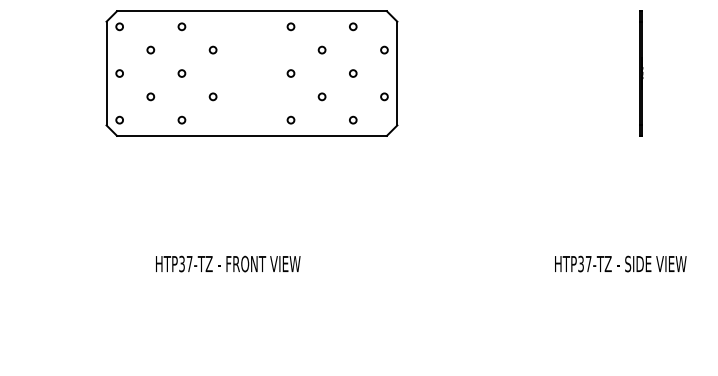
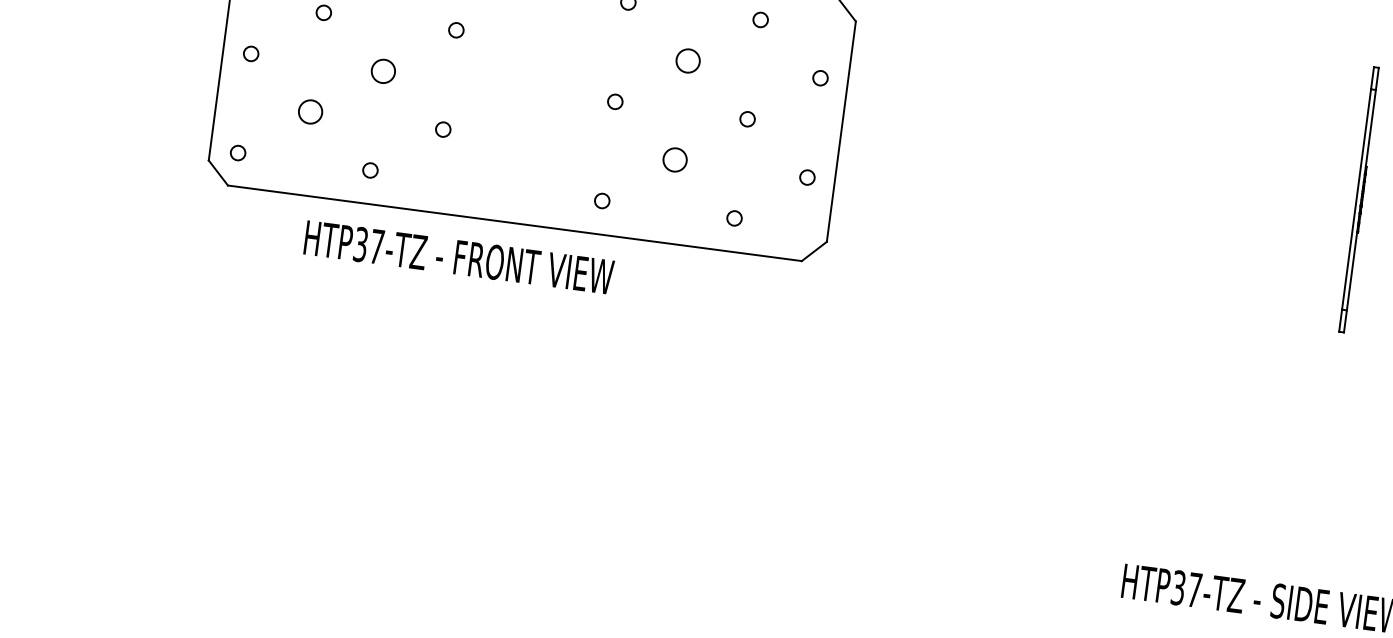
circle: (321, 49) -> (686, 59), size x1.6
circle: (181, 73) -> (382, 71), size x1.6
circle: (150, 96) -> (310, 111), size x1.6
circle: (321, 96) -> (673, 159), size x1.6
text: (228, 263) -> (459, 256), moved

